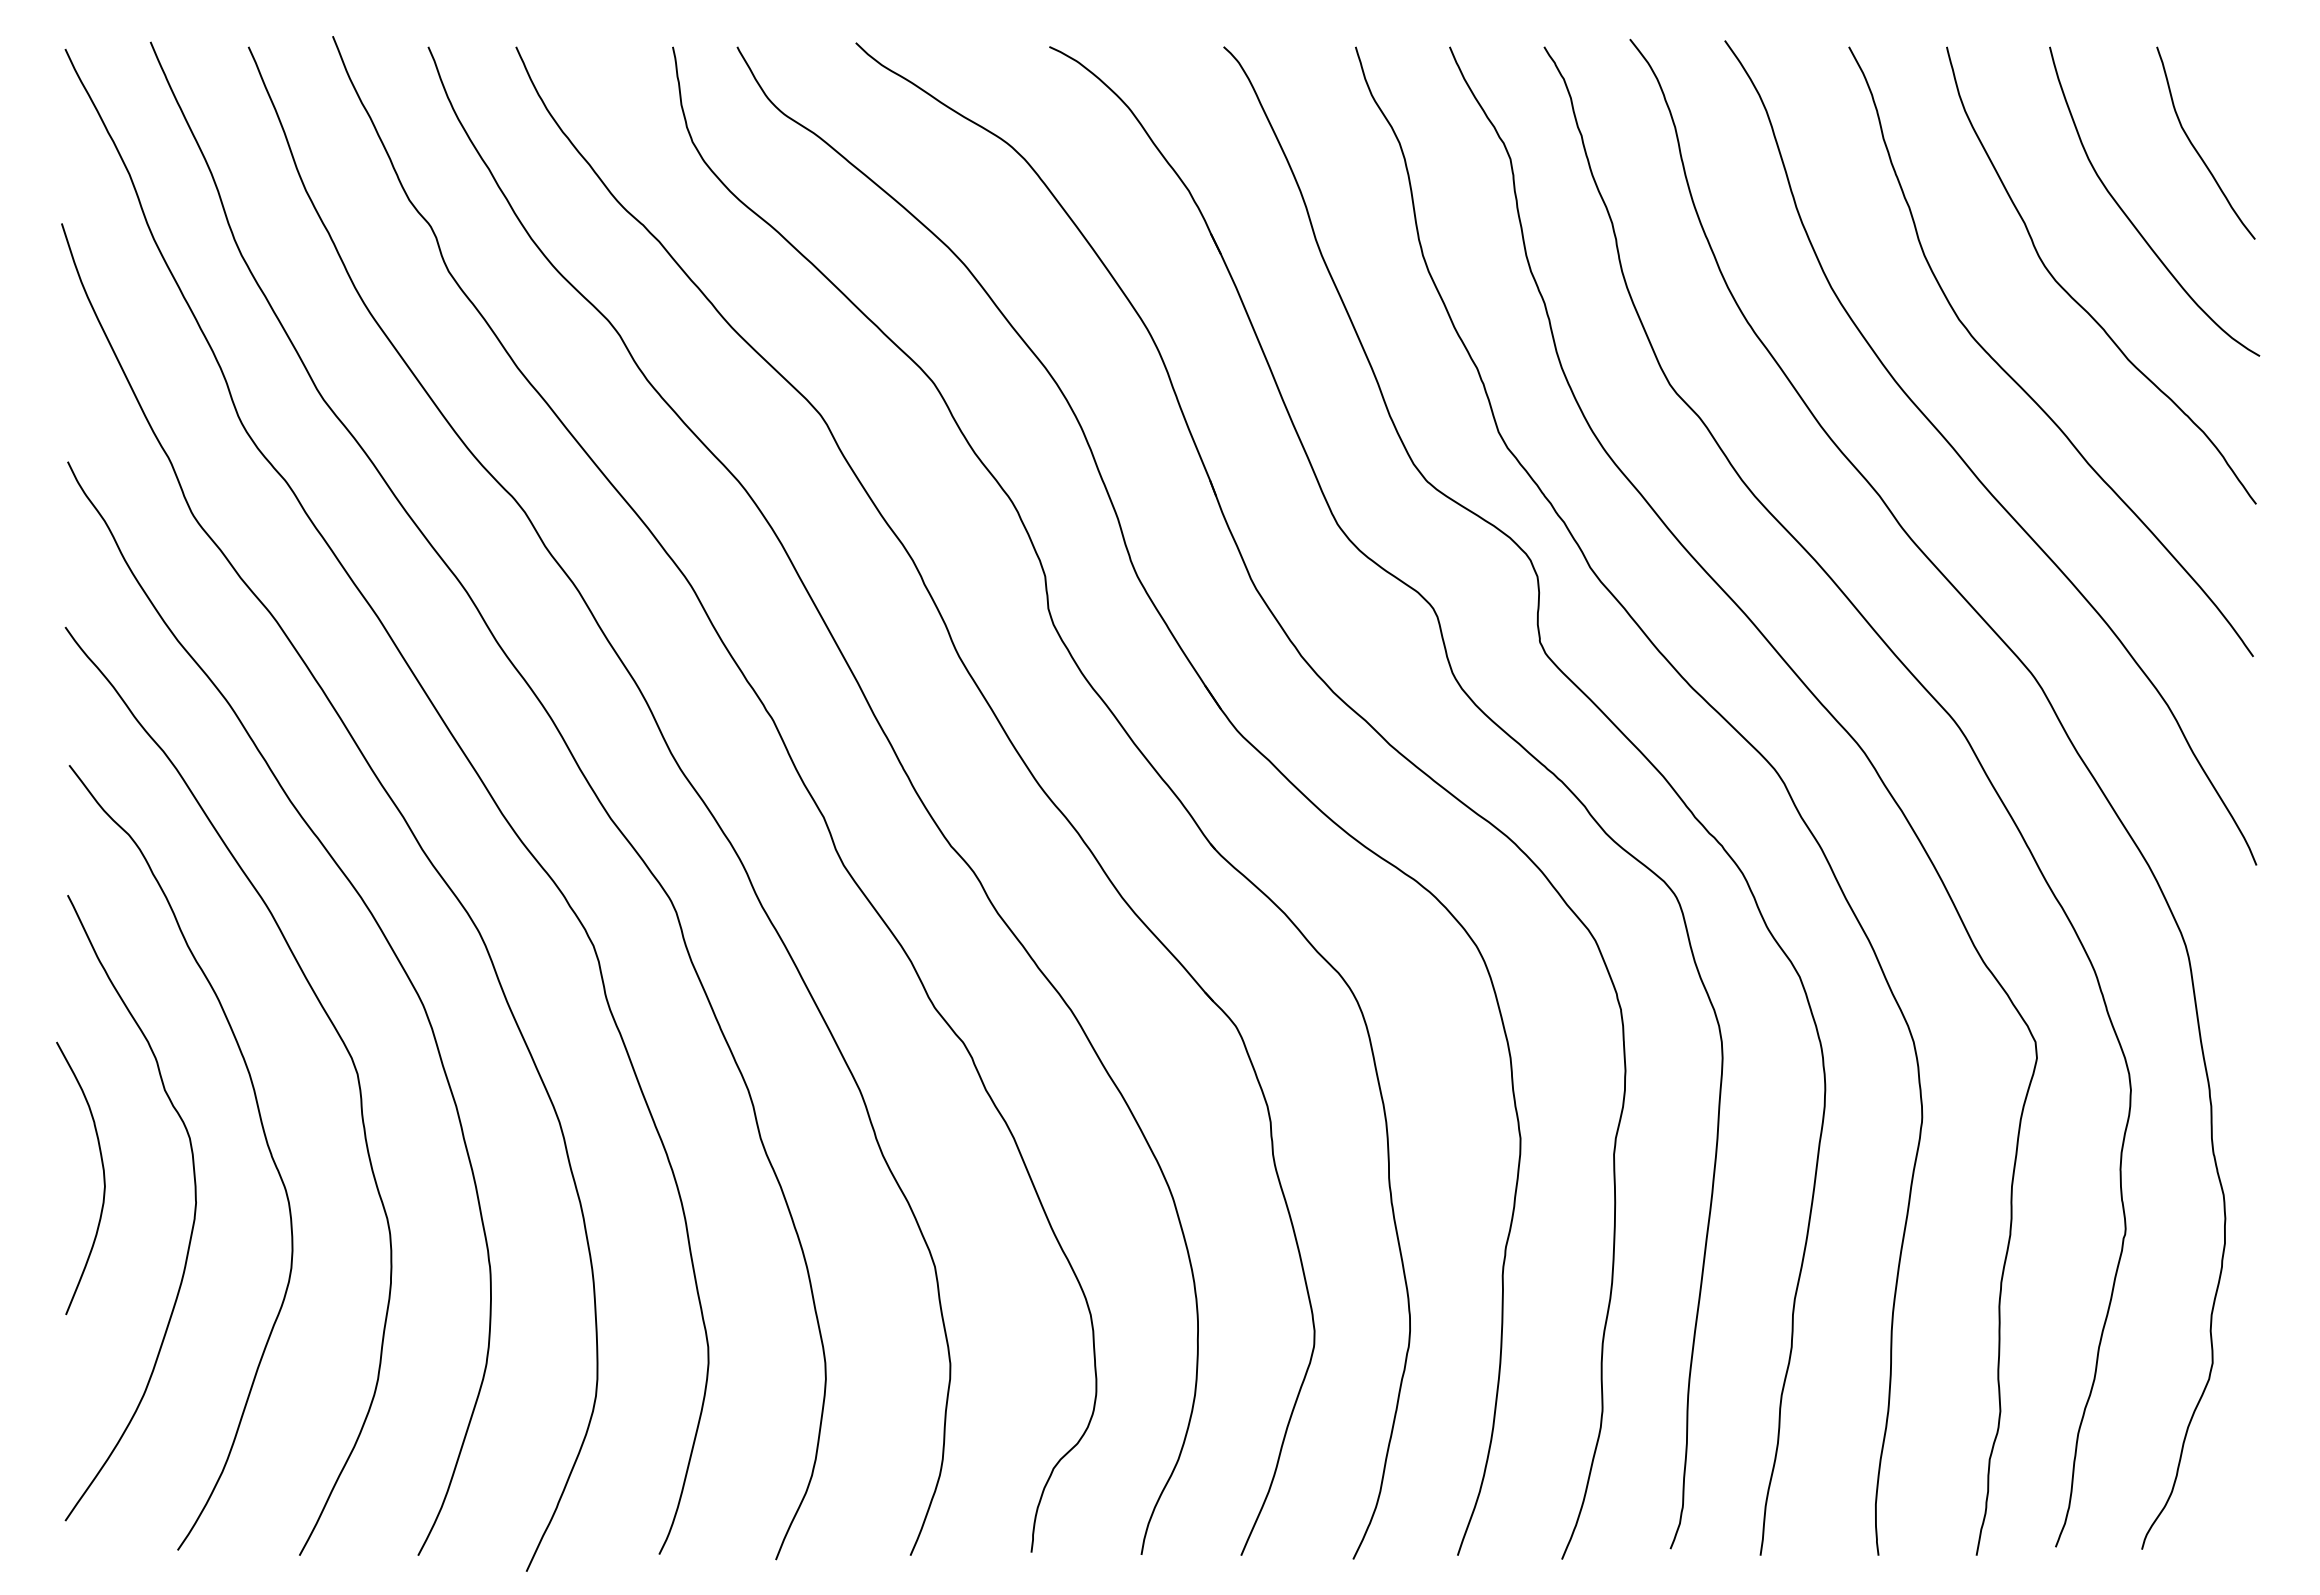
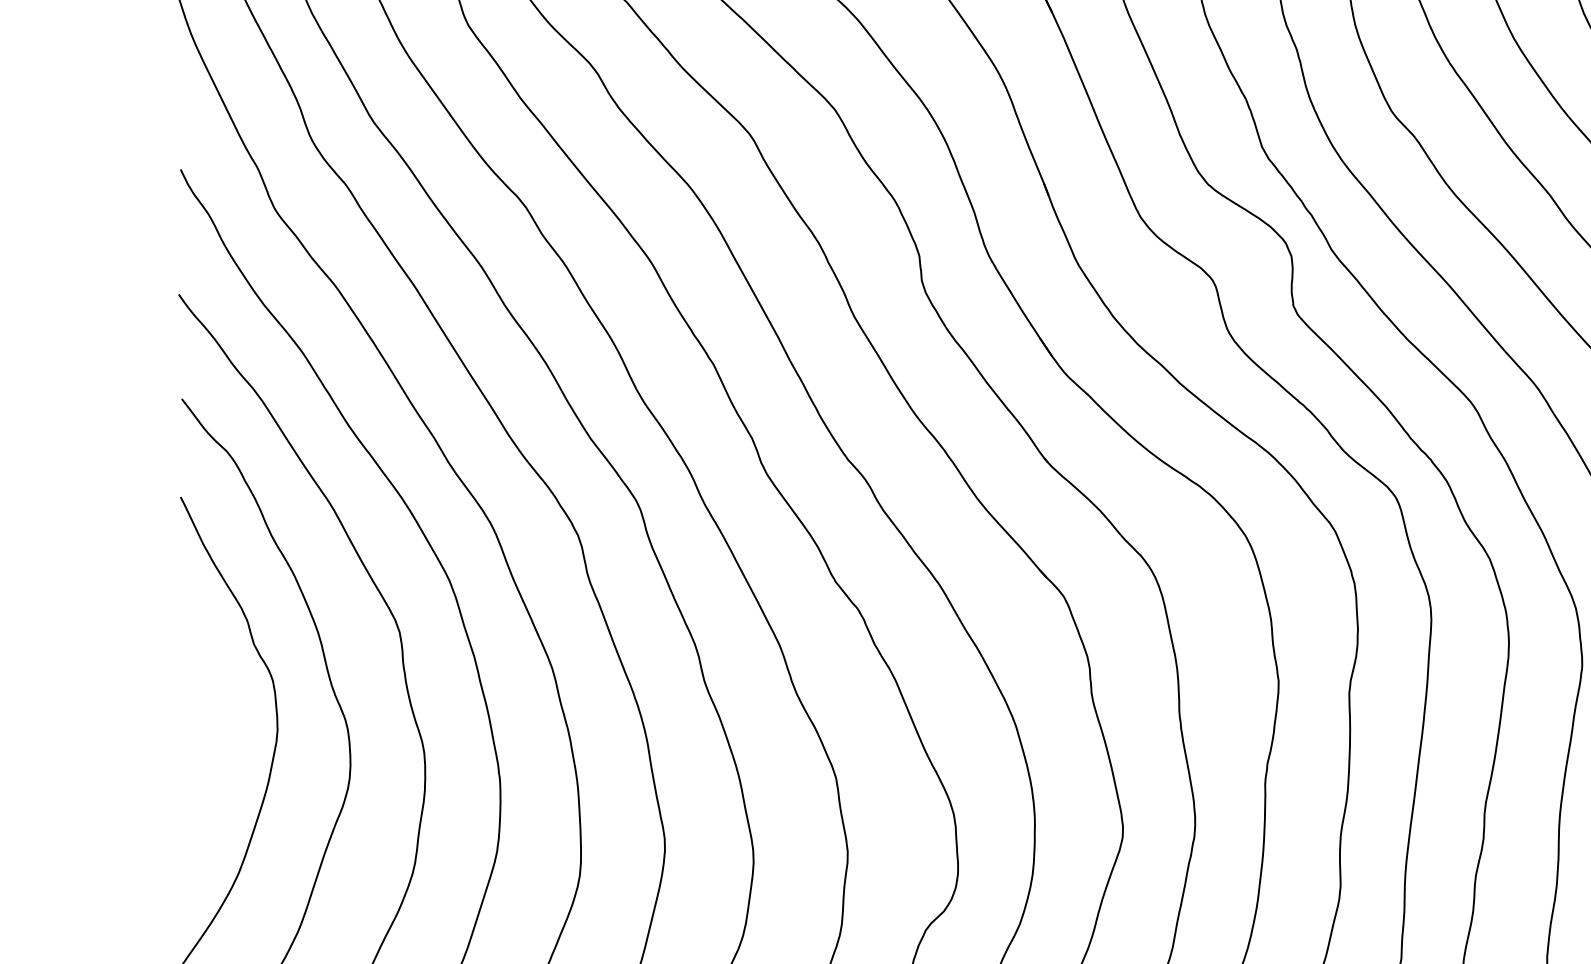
curve: (103, 1178) -> (207, 711), removed

